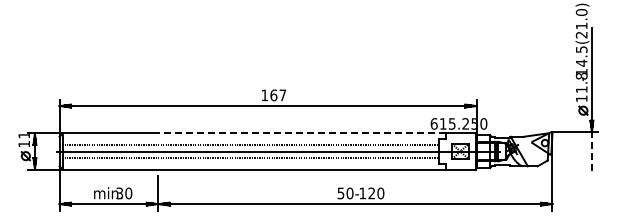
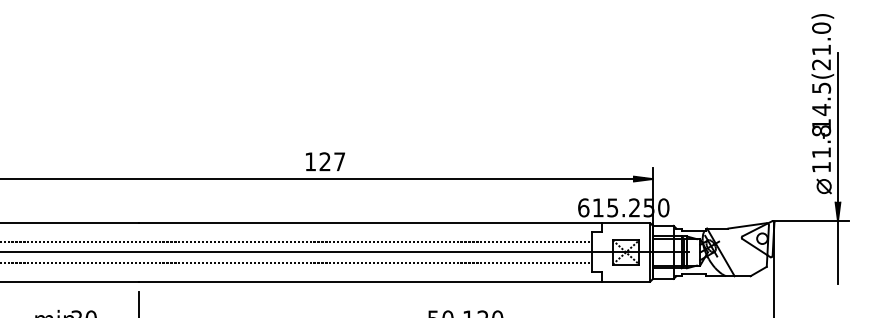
text: (273, 95) -> (324, 162), 167 -> 127
line: (301, 133) -> (369, 223), dashed -> solid
line: (591, 151) -> (837, 252), dashed -> solid

